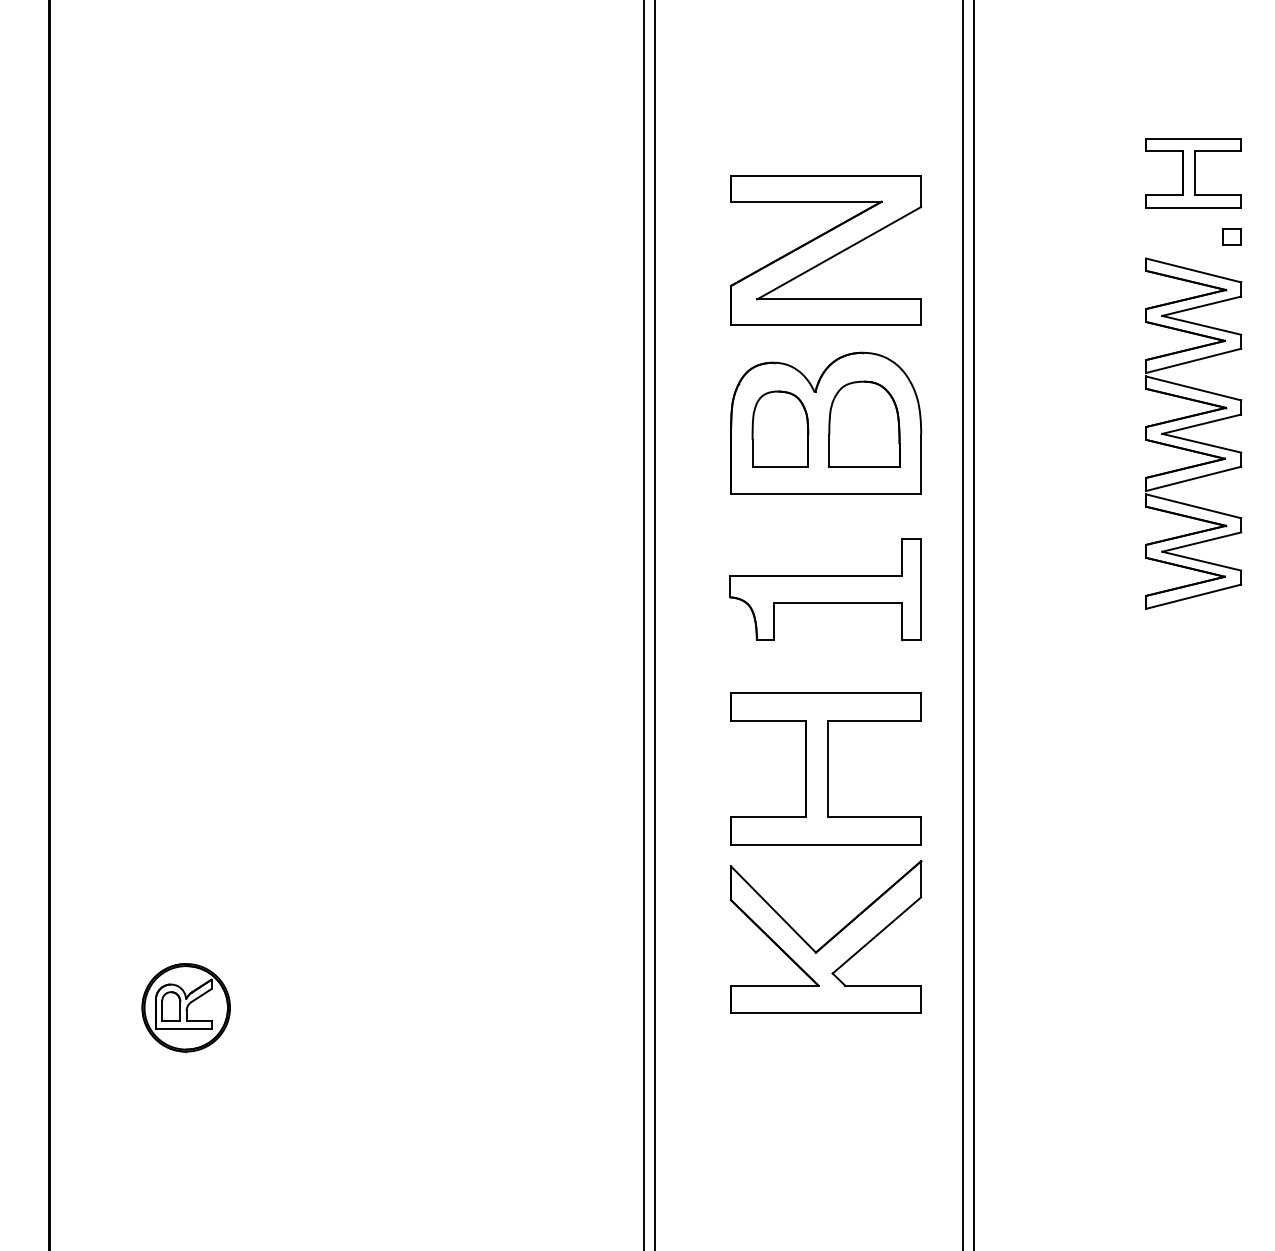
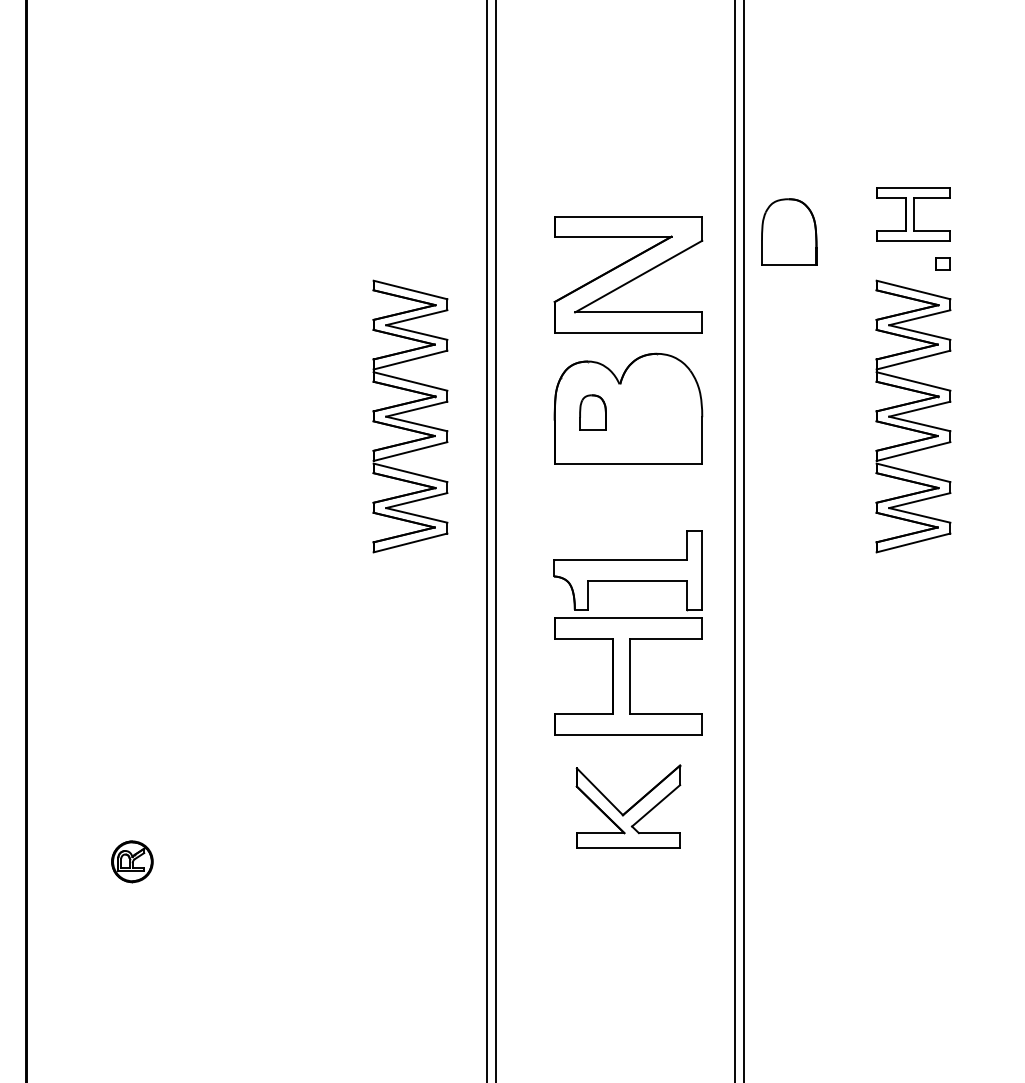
part: (864, 423) -> (789, 231), moved
part: (779, 428) -> (592, 412), size x0.6
part: (544, 433) -> (410, 416), added
part: (824, 589) -> (627, 570), moved
part: (826, 936) -> (628, 806), size x0.7
part: (186, 1007) -> (132, 861), size x0.6

